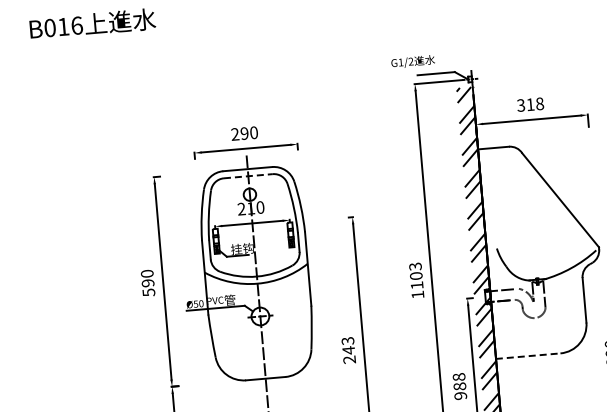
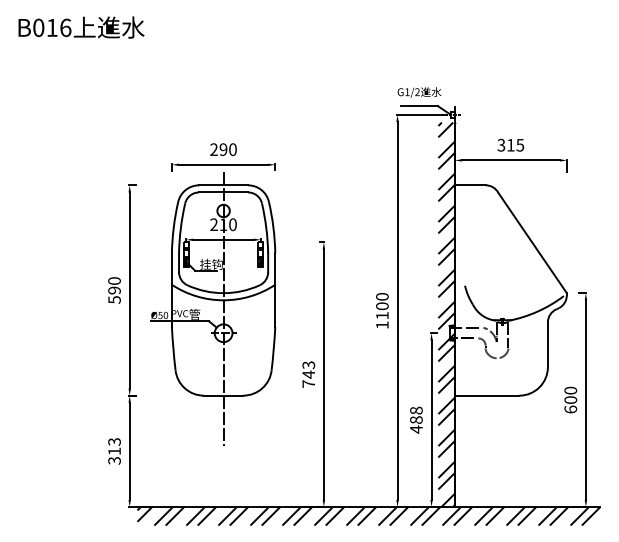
text: (413, 61) -> (419, 92), moved
text: (540, 103) -> (520, 144), 318 -> 315
line: (248, 176) -> (223, 192), dashed -> solid
text: (415, 266) -> (382, 296), 1103 -> 1100
line: (528, 355) -> (487, 395), dashed -> solid
text: (349, 359) -> (308, 383), 243 -> 743
text: (460, 395) -> (416, 429), 988 -> 488

